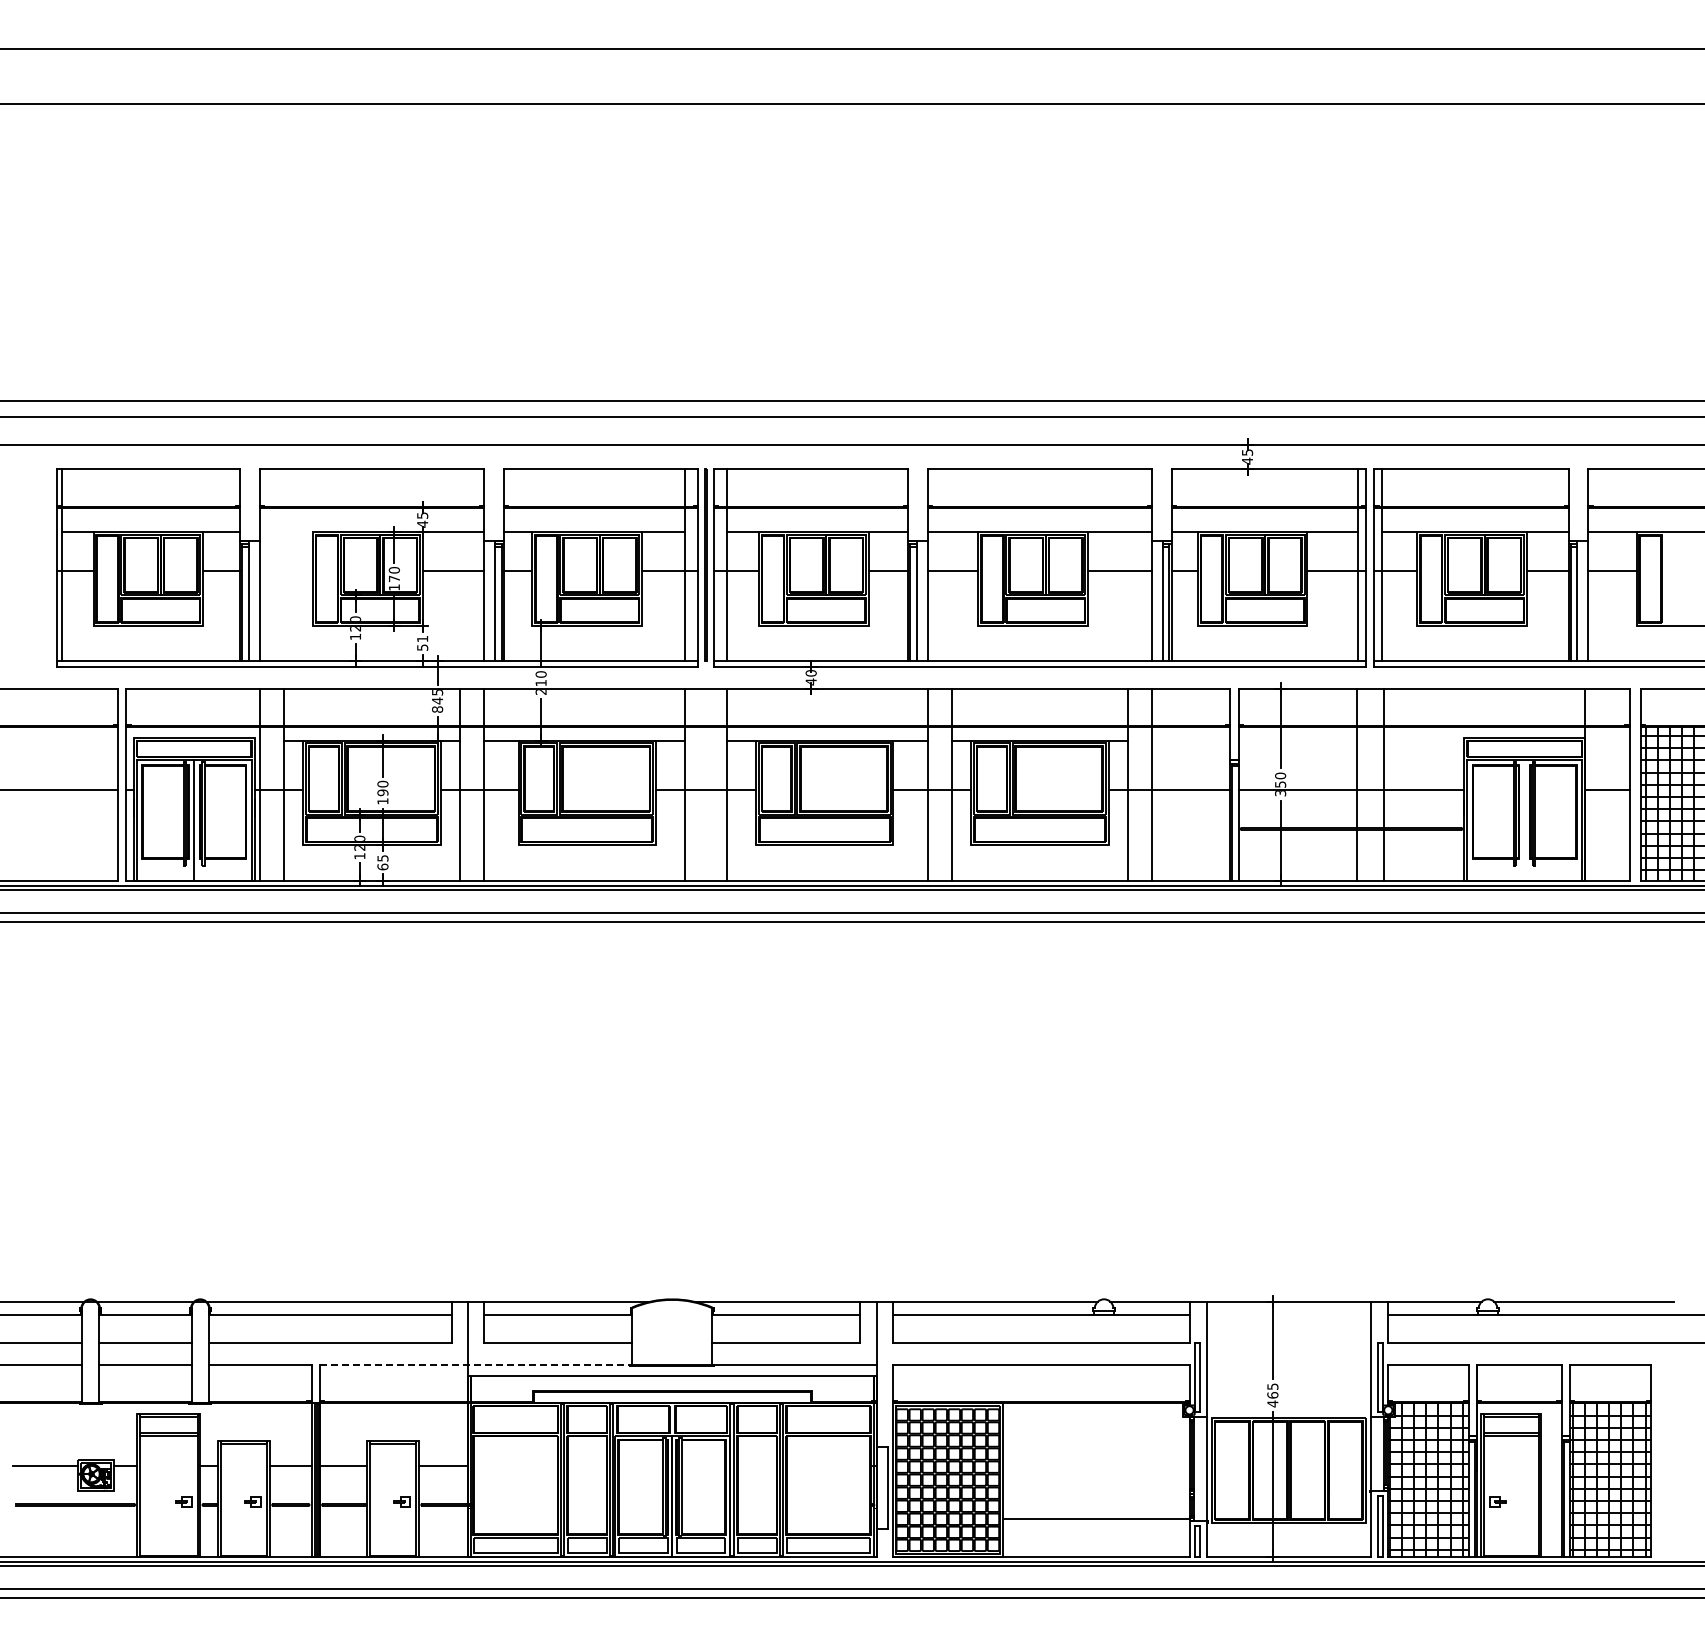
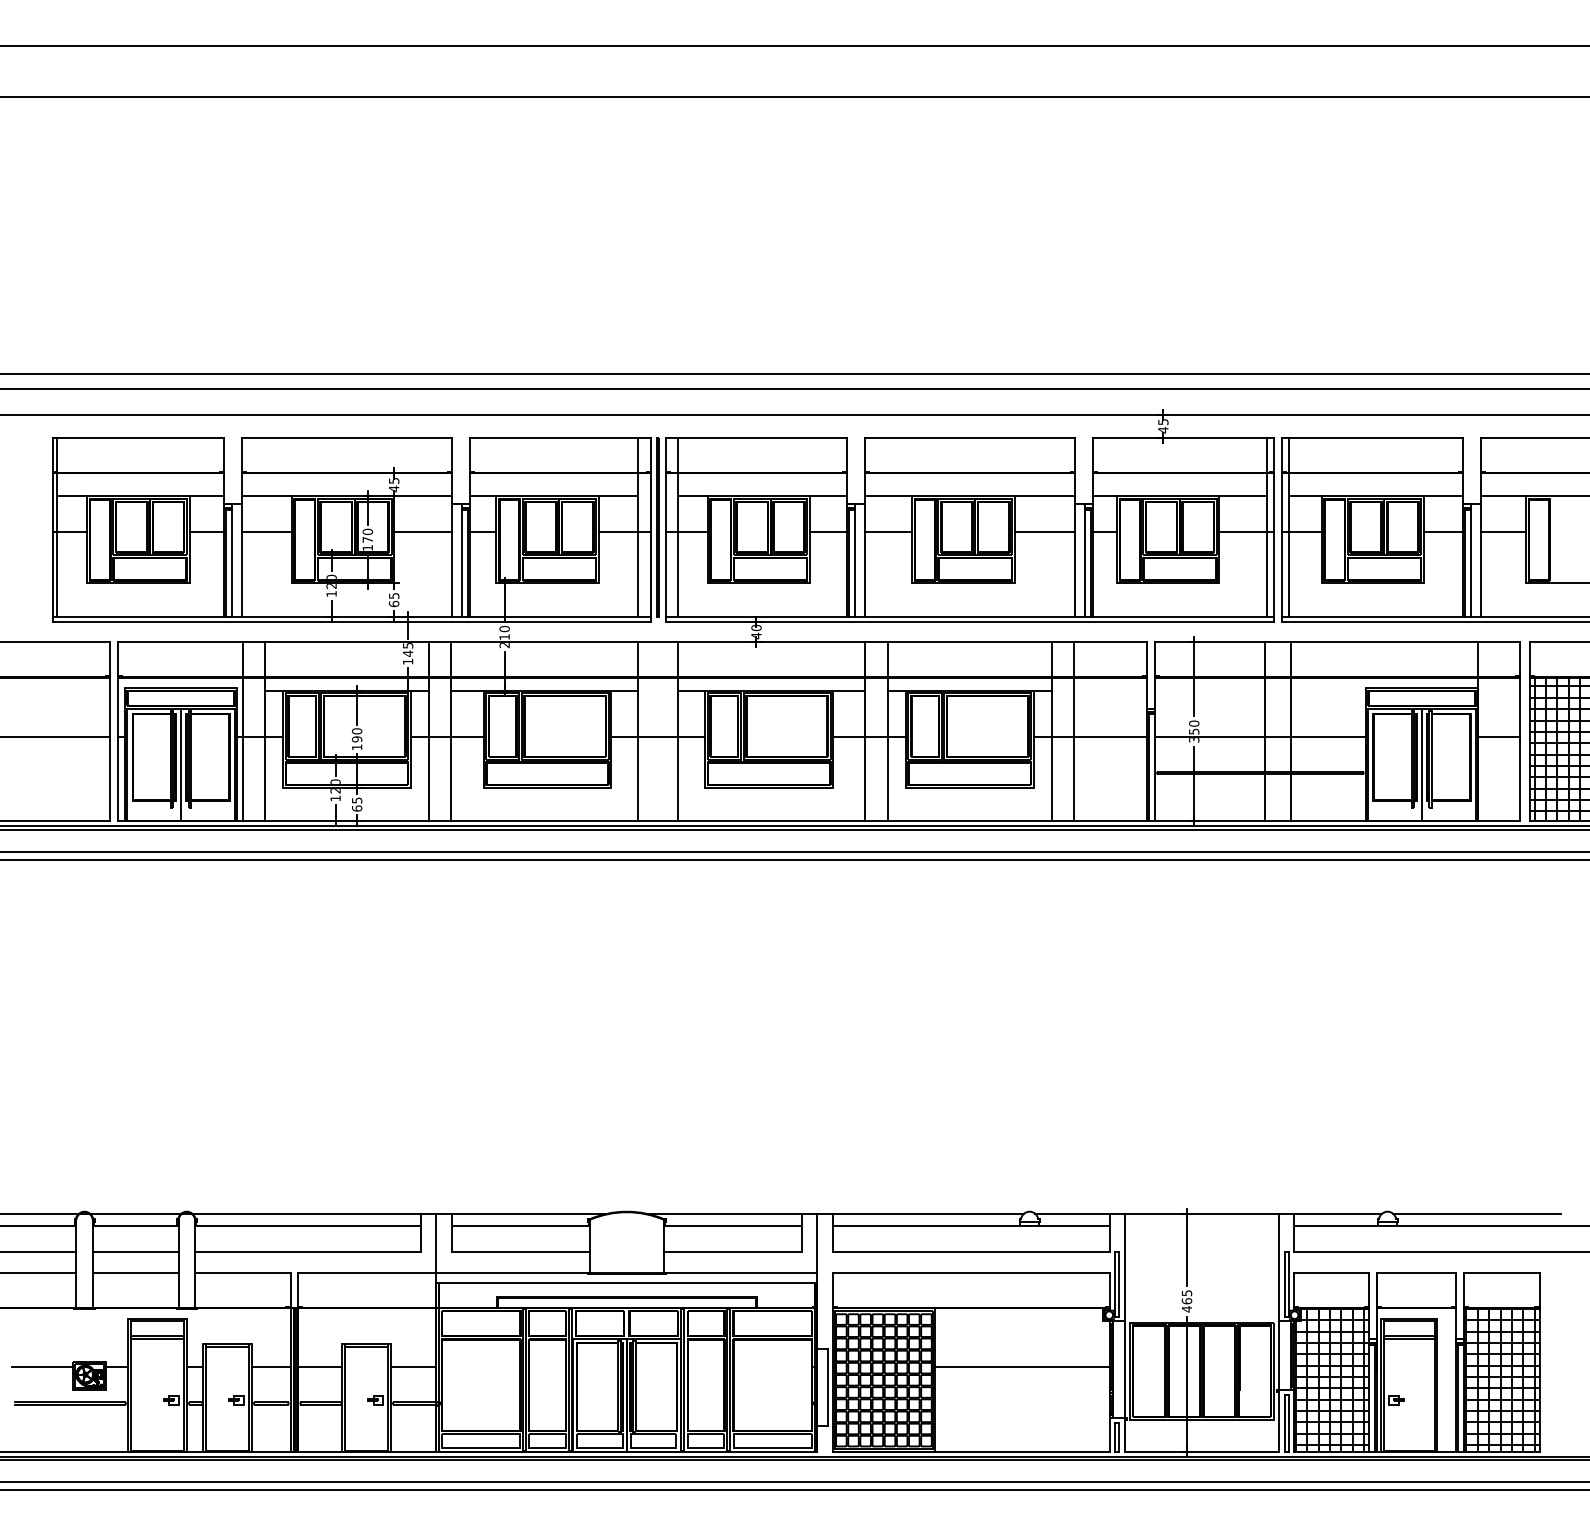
line: (285, 532) -> (266, 496), added
line: (285, 570) -> (266, 532), added
text: (422, 643) -> (394, 600), 51 -> 65
text: (437, 709) -> (408, 661), 845 -> 145
line: (1524, 819) -> (1421, 764), added
line: (476, 1364) -> (444, 1272), dashed -> solid
line: (1096, 1519) -> (1022, 1367), moved

